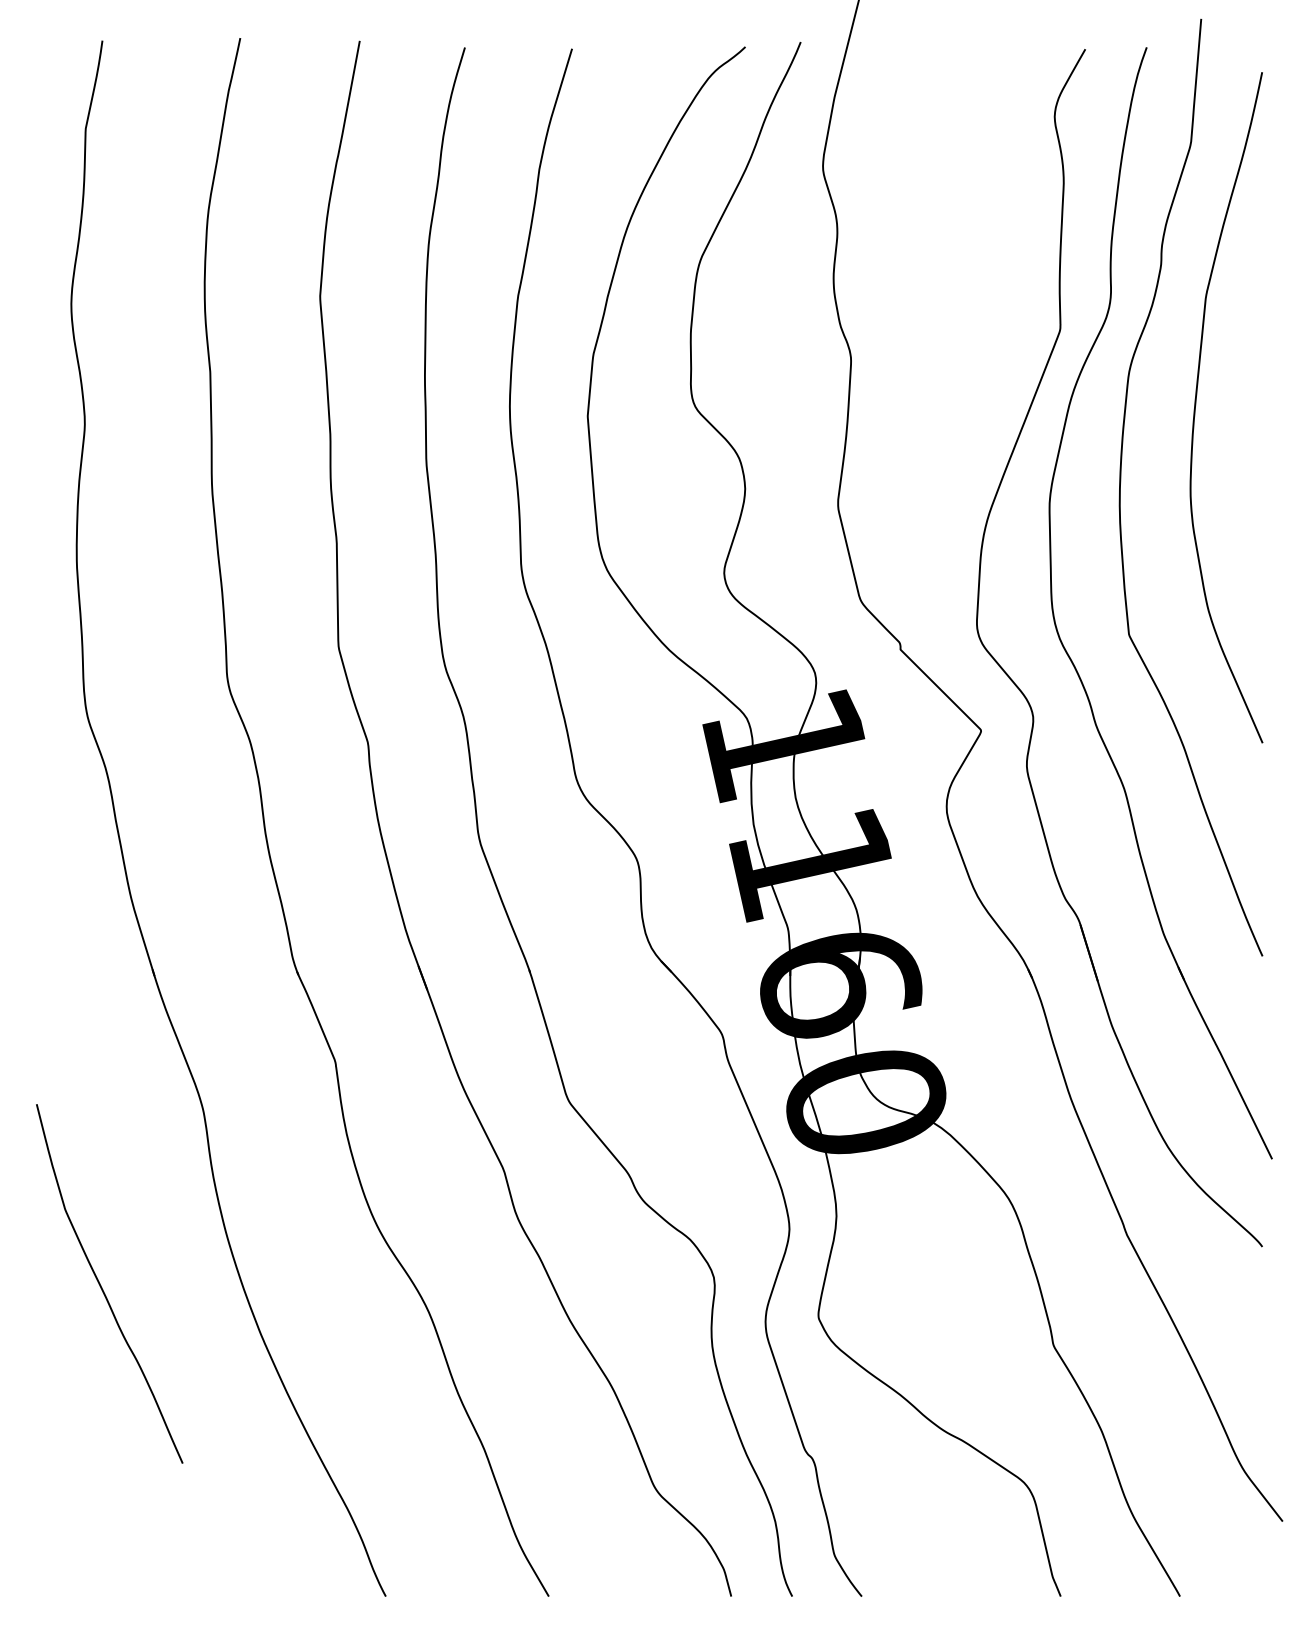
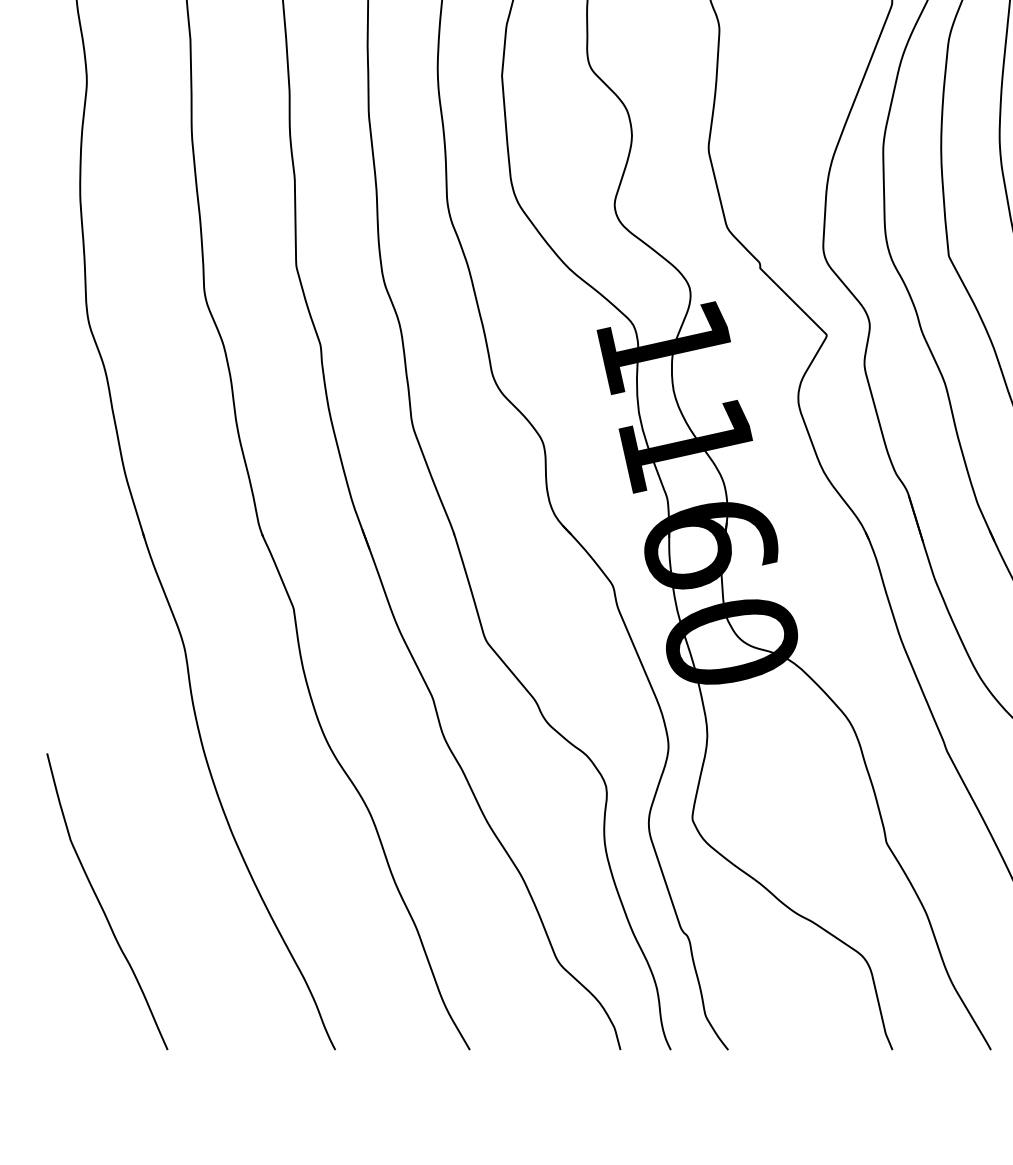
curve: (102, 1287) -> (101, 904), moved

